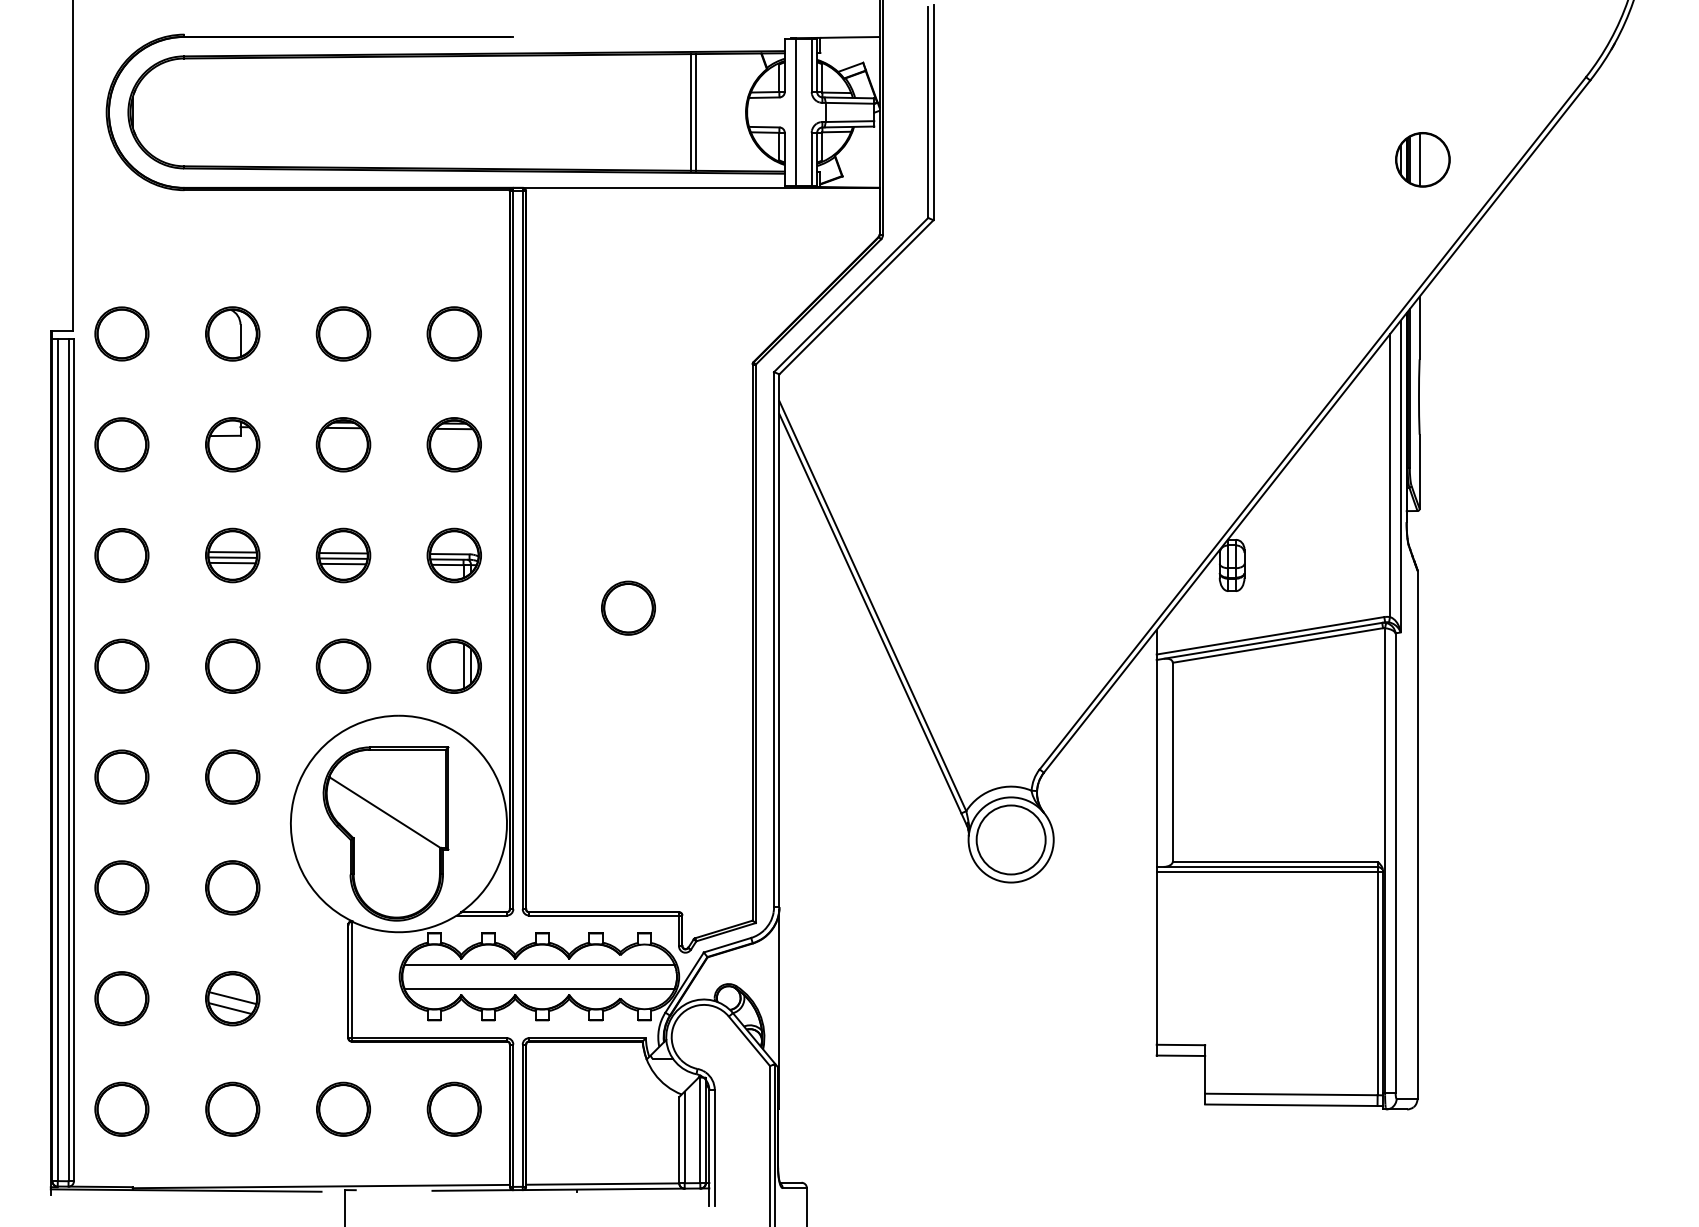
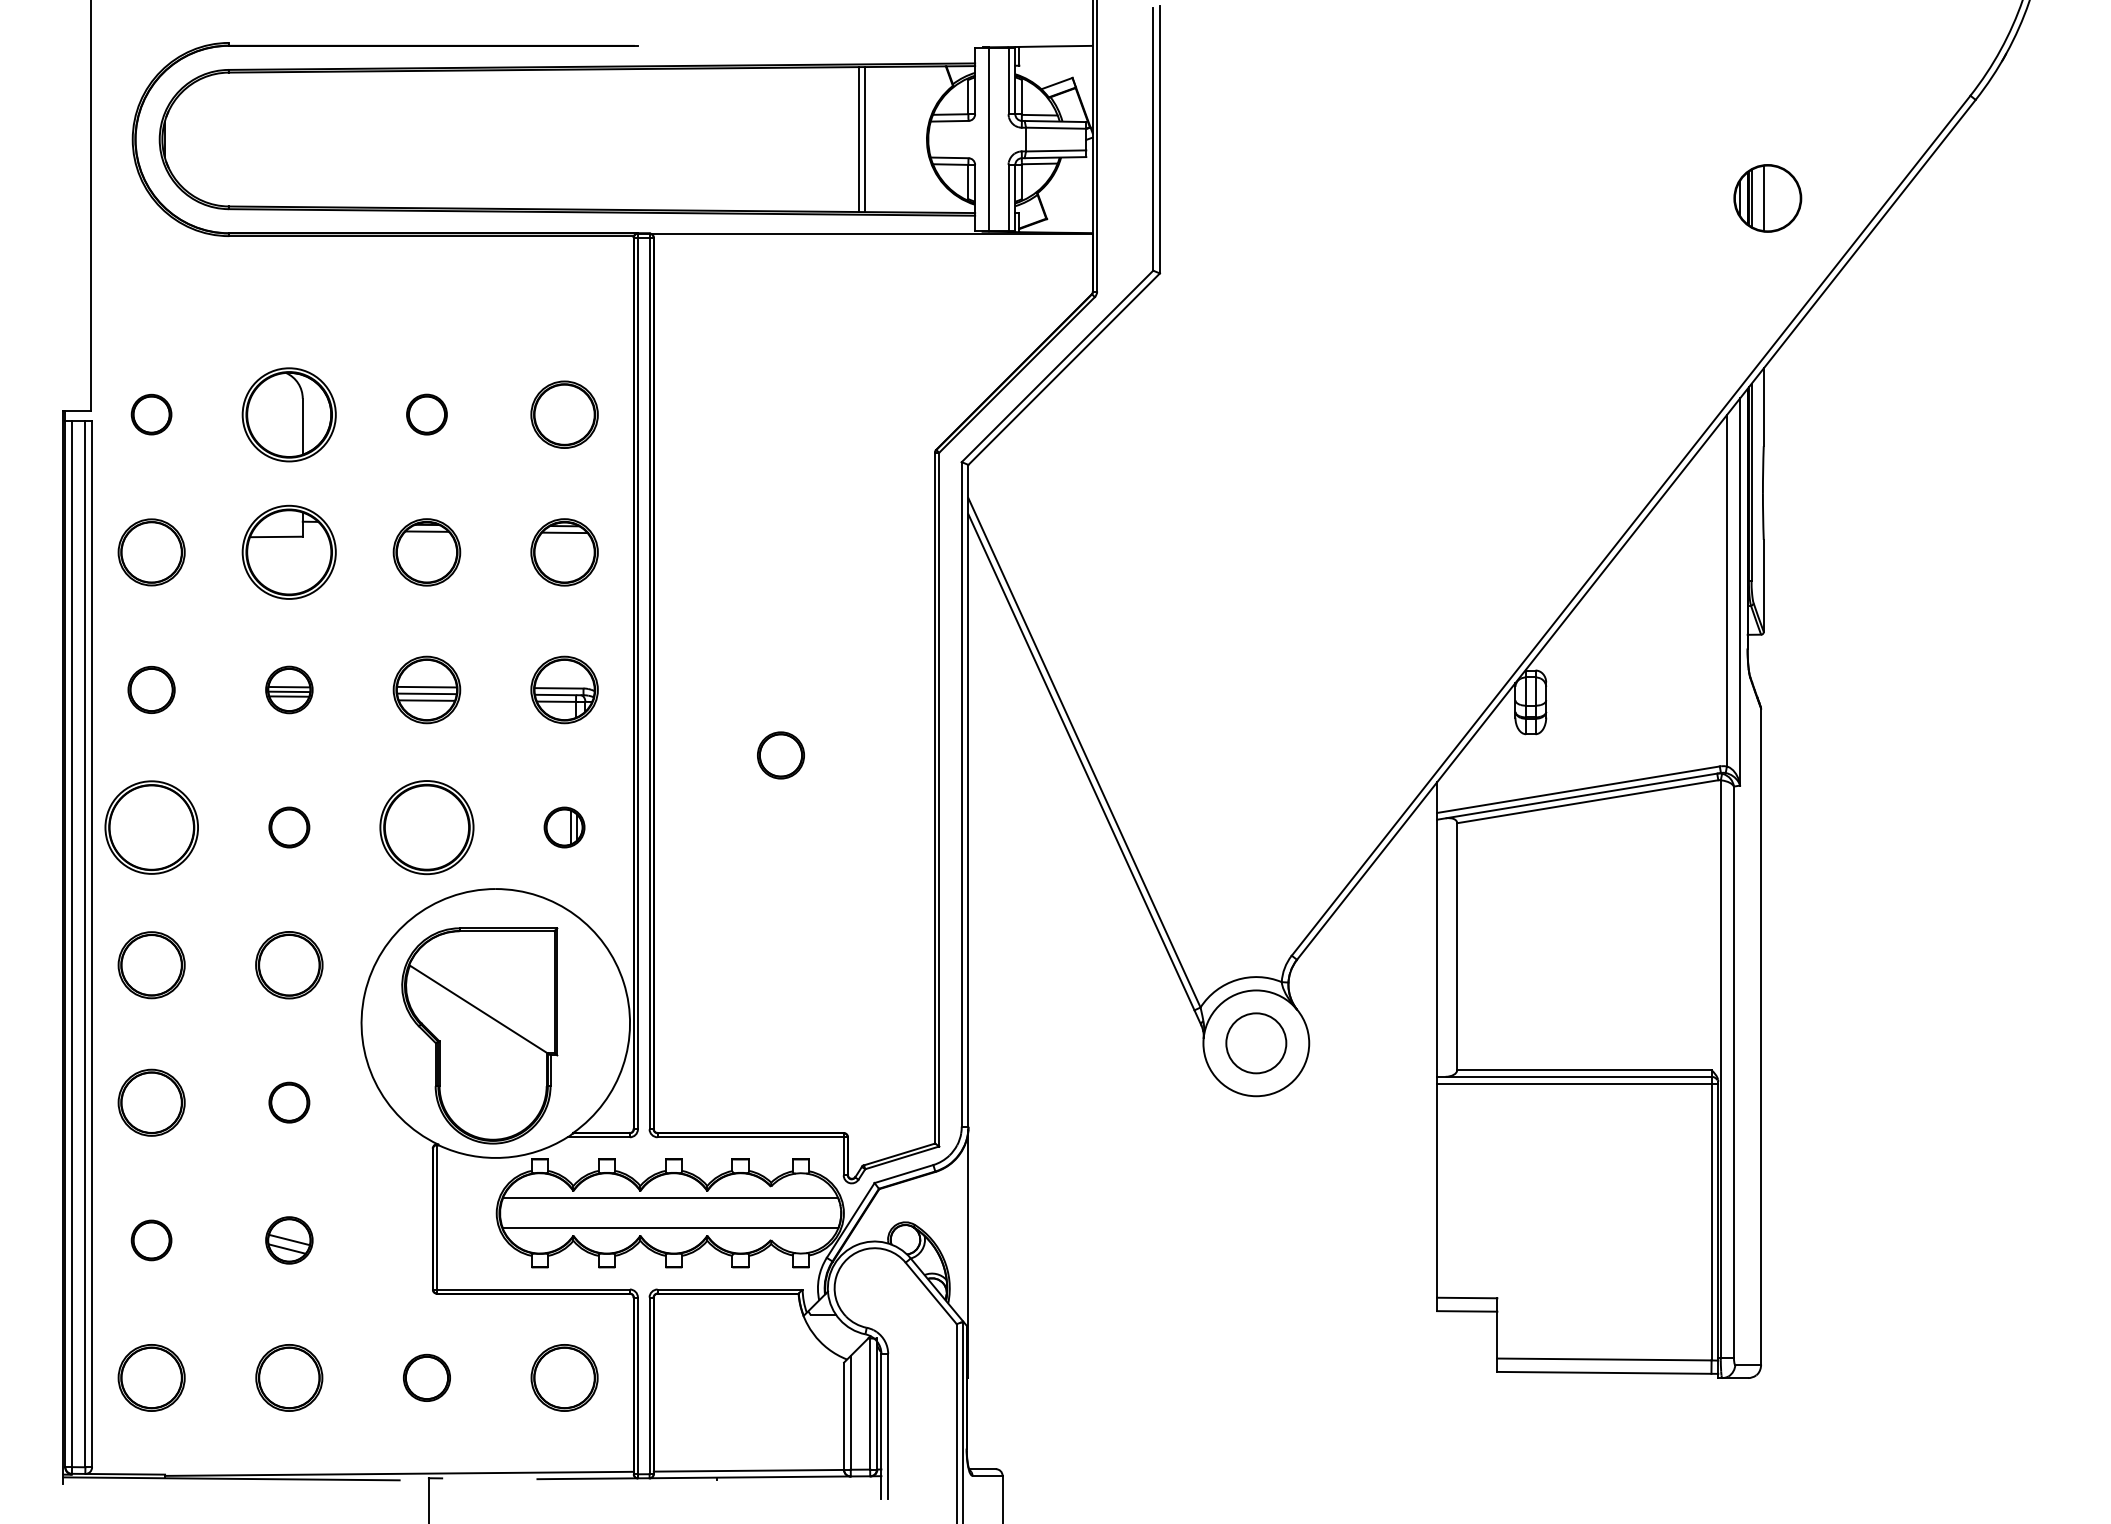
part: (121, 333) -> (151, 414), size x0.6
part: (232, 333) -> (289, 414), size x1.4
part: (343, 333) -> (426, 414), size x0.6
part: (232, 444) -> (289, 552), size x1.4
part: (121, 555) -> (151, 689), size x0.7
part: (232, 555) -> (289, 689), size x0.7
part: (628, 608) -> (780, 755), size x0.7
part: (121, 666) -> (151, 827), size x1.4
part: (232, 666) -> (289, 827), size x0.6
part: (343, 666) -> (426, 827), size x1.4
part: (454, 666) -> (564, 827), size x0.6
circle: (1011, 840) -> (1256, 1043), size x0.7
part: (232, 887) -> (289, 1102), size x0.6
part: (121, 998) -> (151, 1240), size x0.6
part: (232, 998) -> (289, 1240), size x0.7
part: (343, 1108) -> (426, 1377), size x0.7

